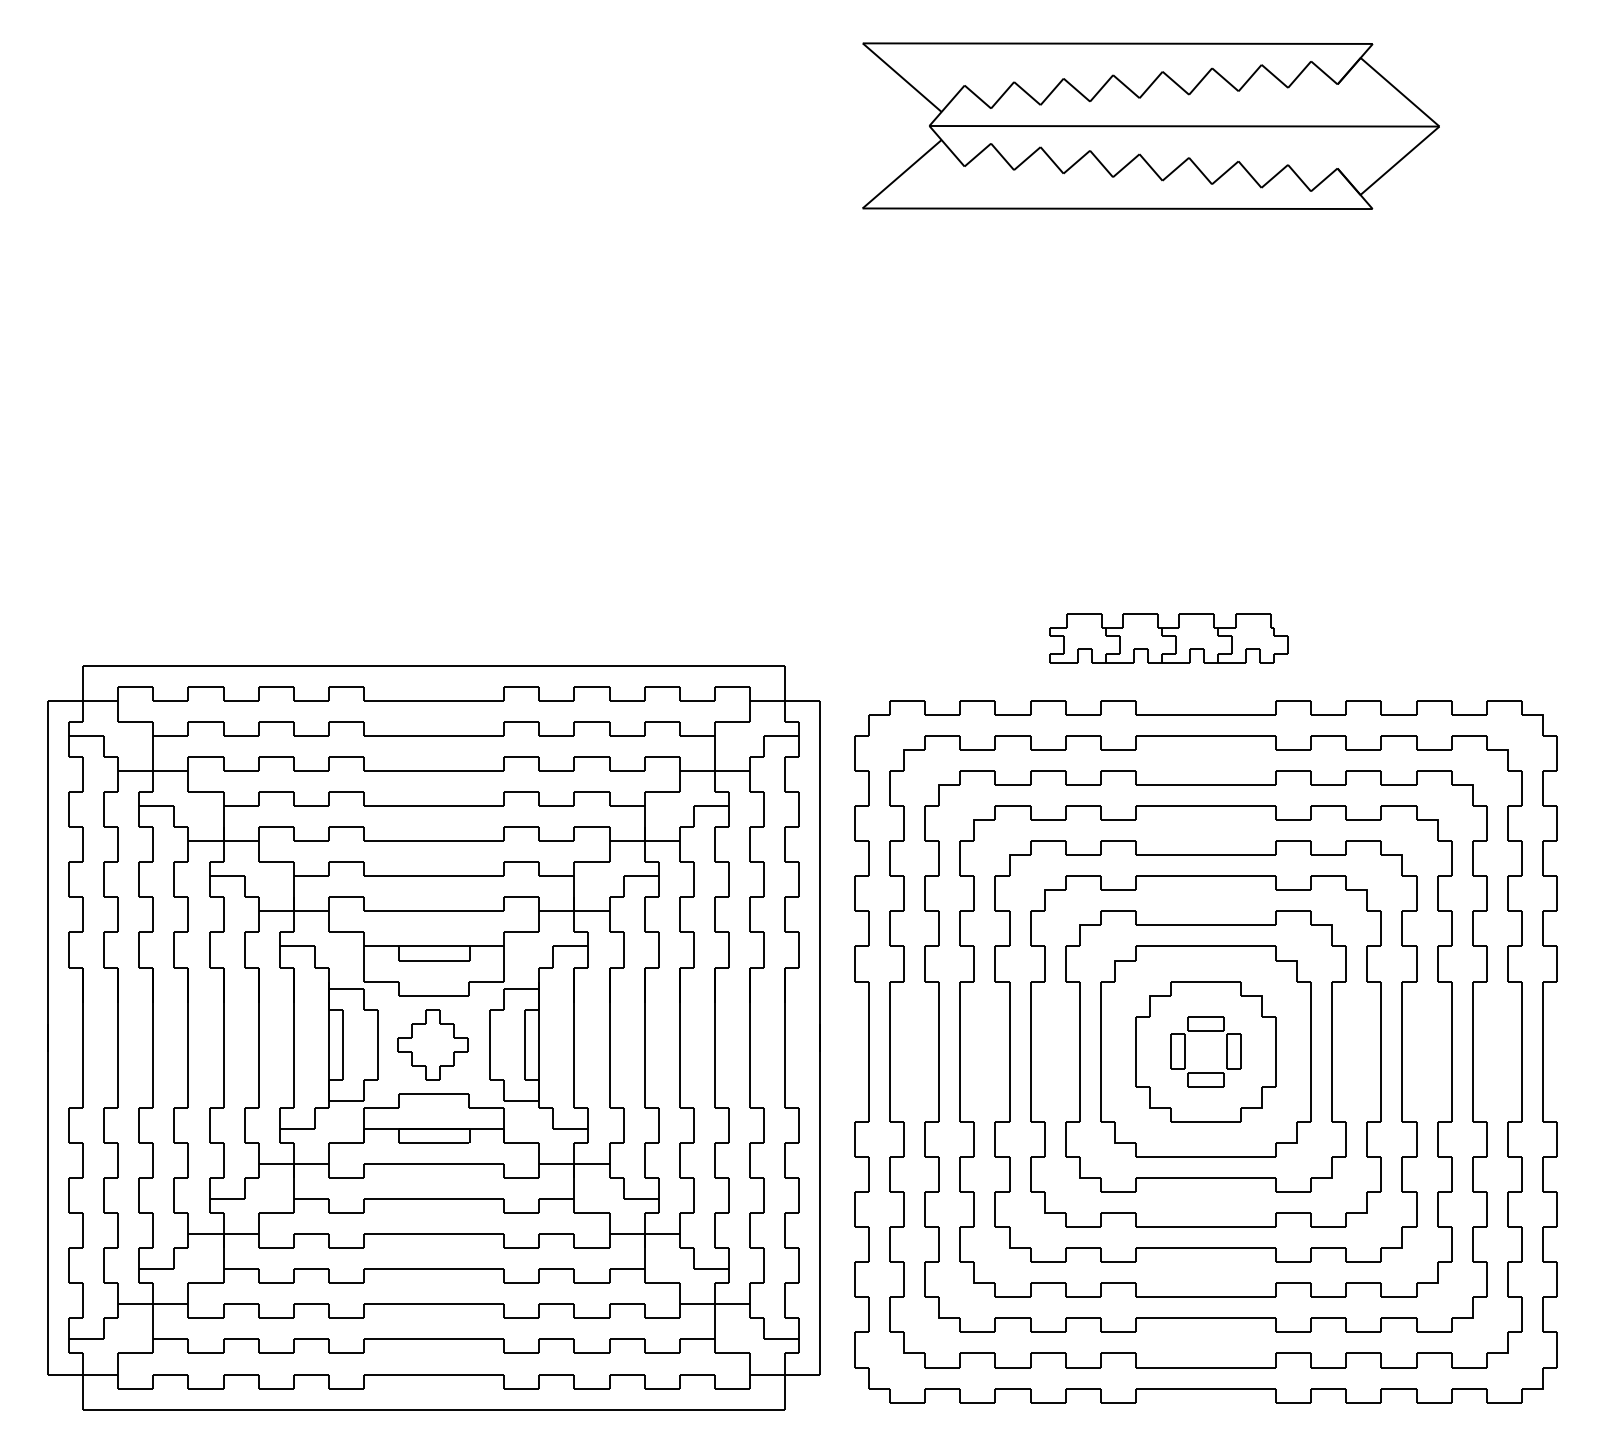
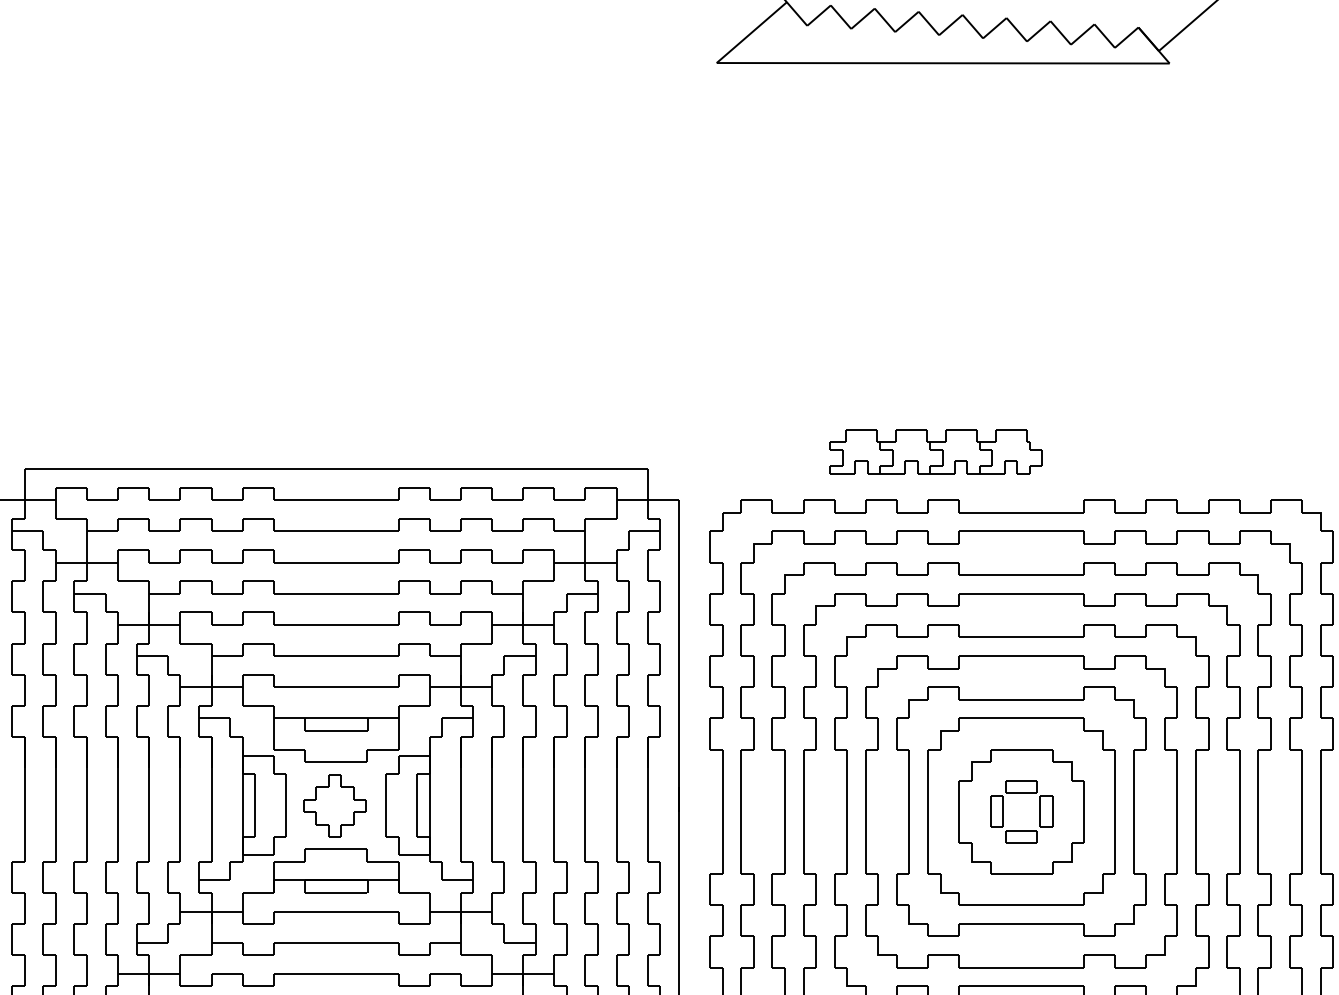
part: (1168, 638) -> (935, 451), moved

